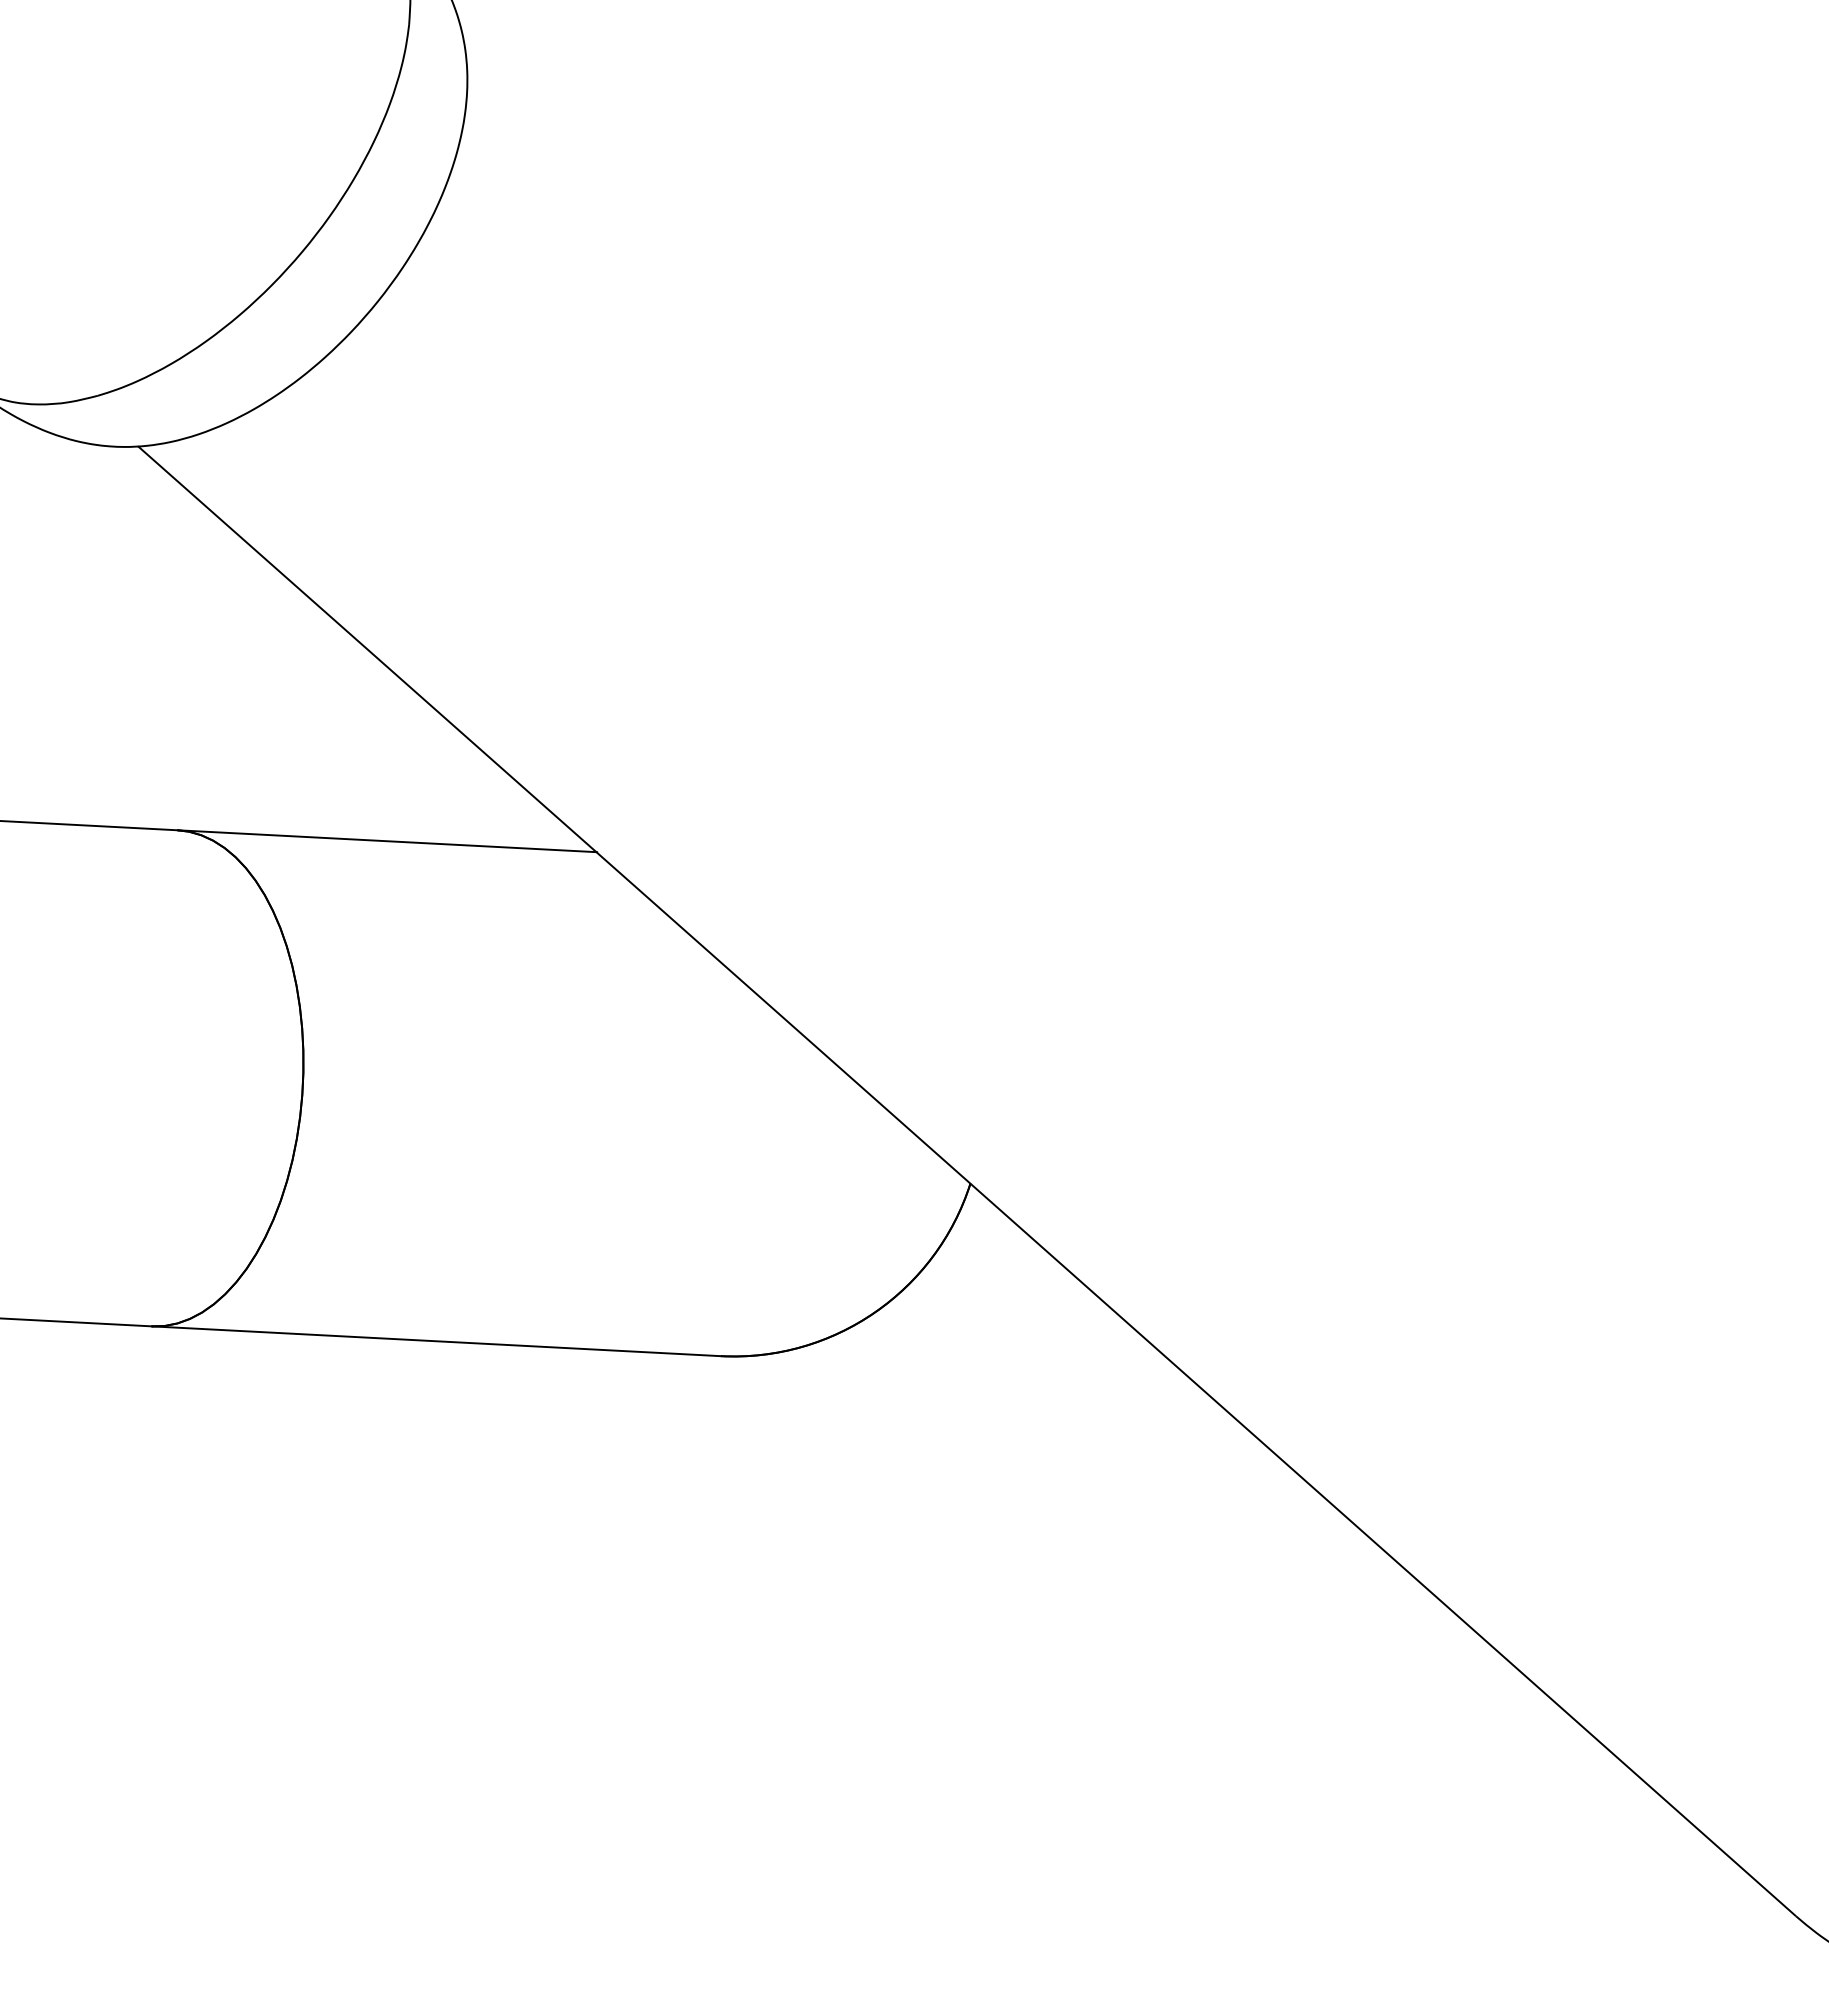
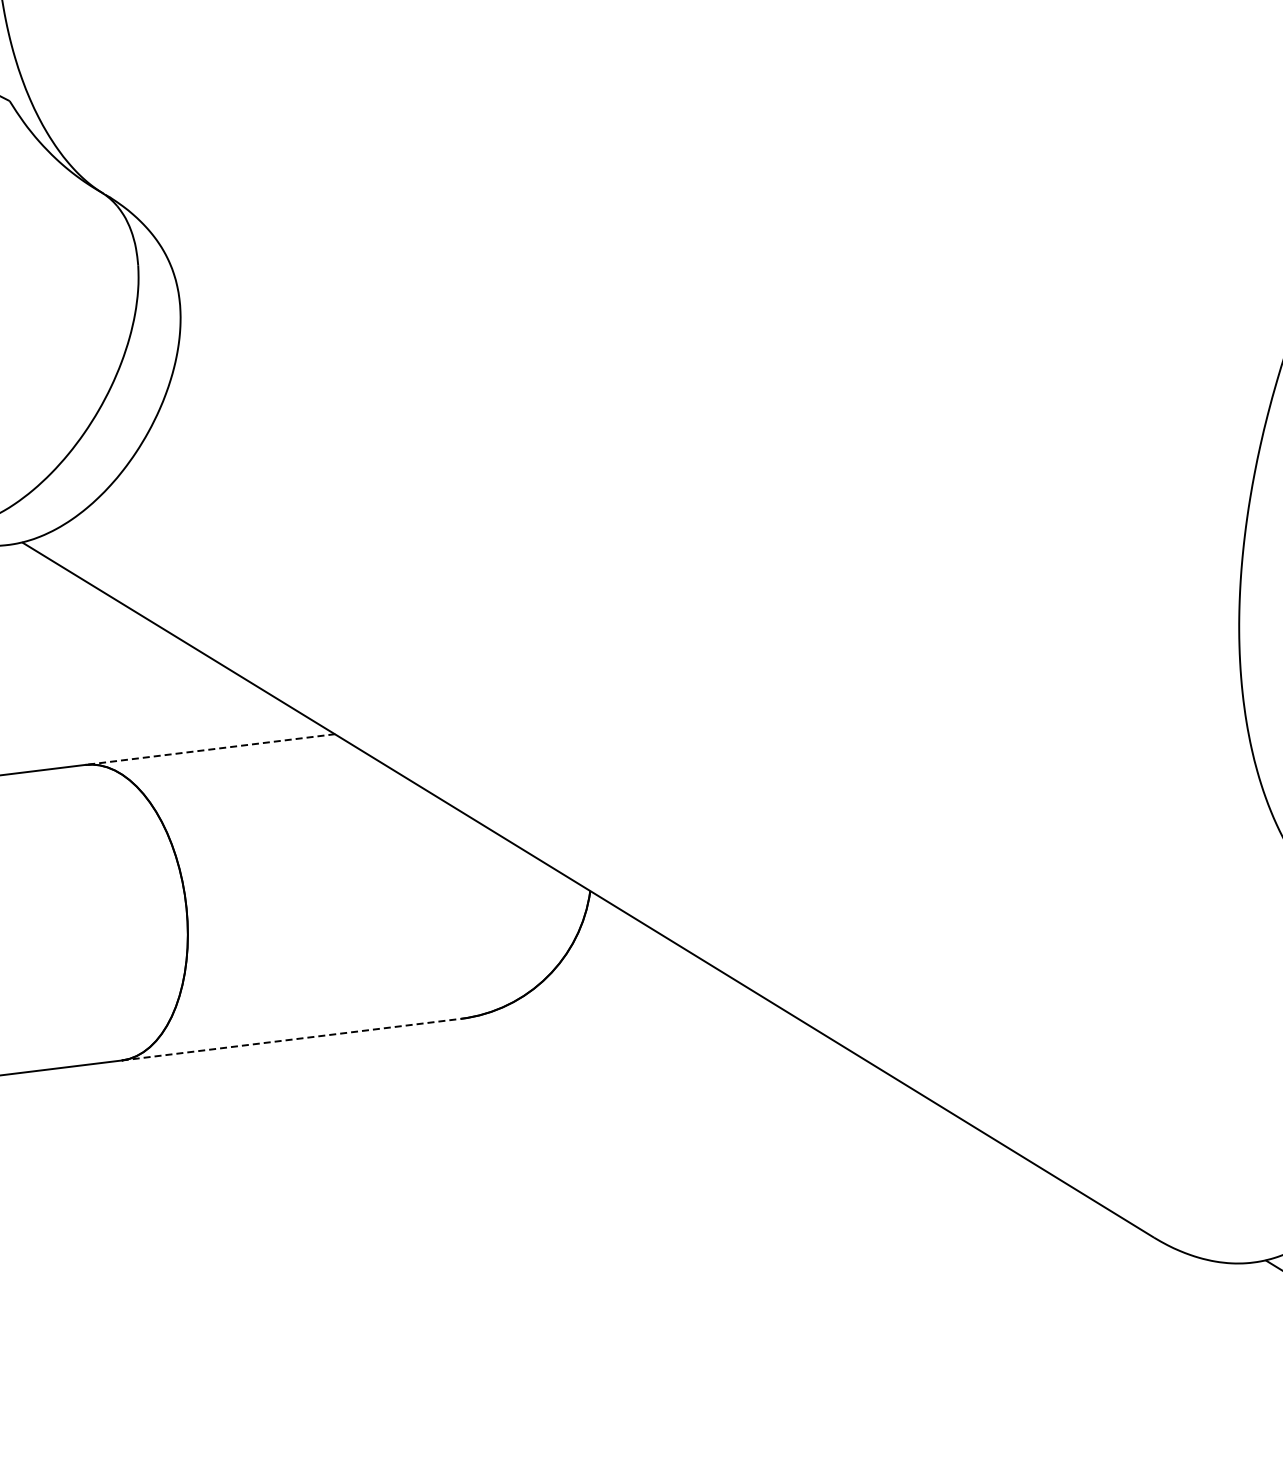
line: (387, 841) -> (210, 749), solid -> dashed
line: (436, 1340) -> (291, 1039), solid -> dashed

